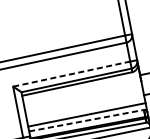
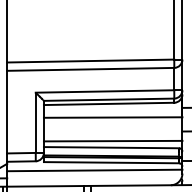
line: (72, 74) -> (105, 91), dashed -> solid
line: (82, 94) -> (112, 117), added
line: (86, 120) -> (111, 147), dashed -> solid

